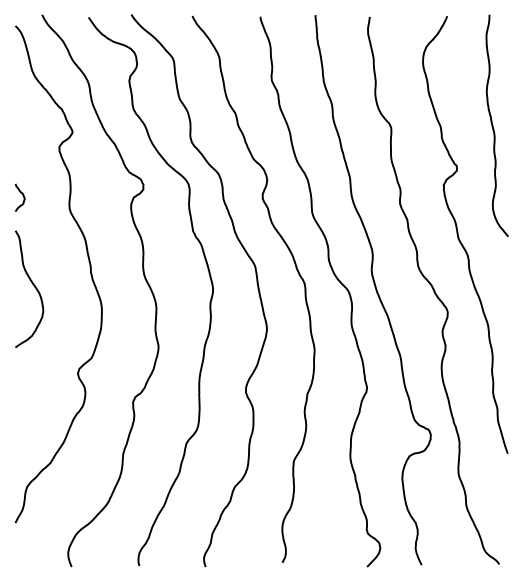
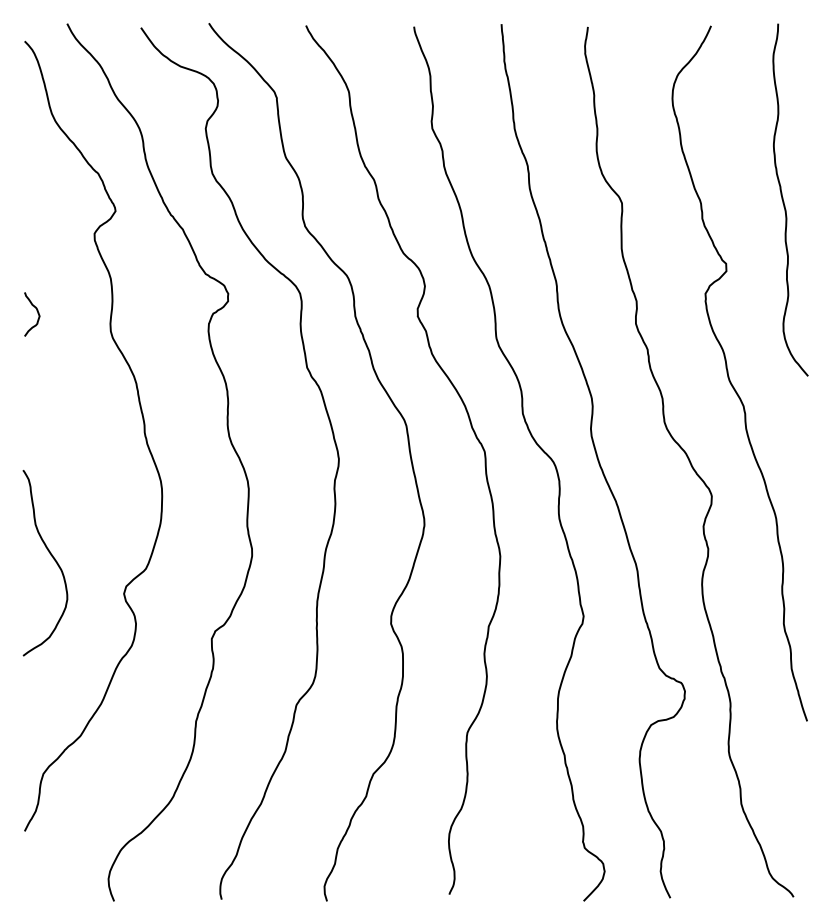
curve: (33, 286) -> (51, 558), moved

